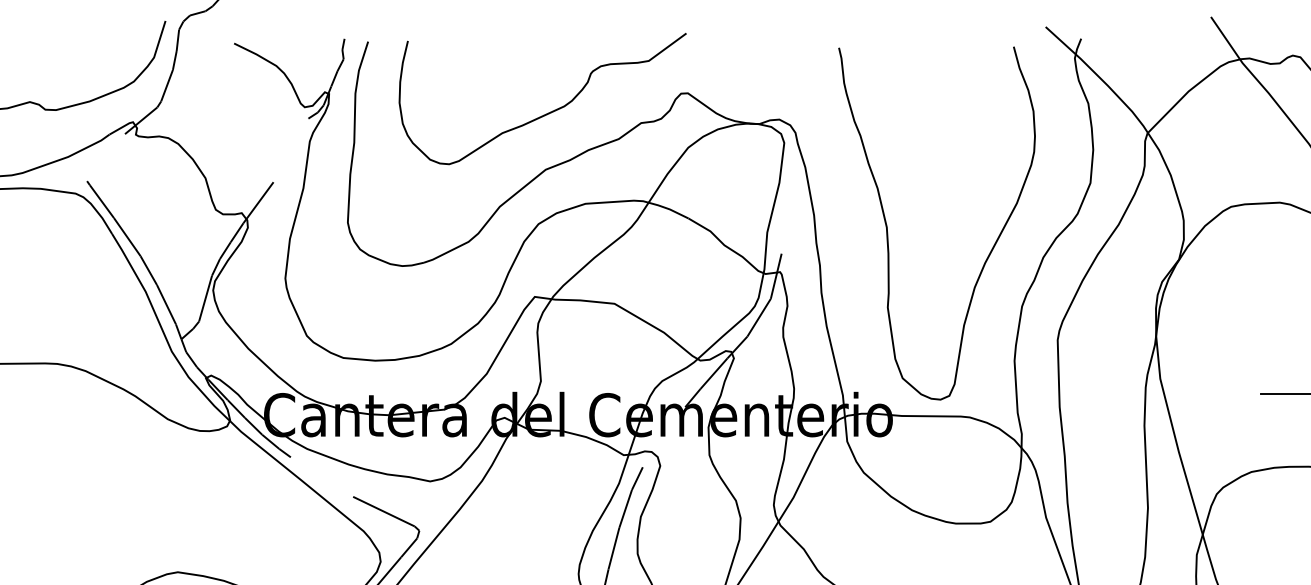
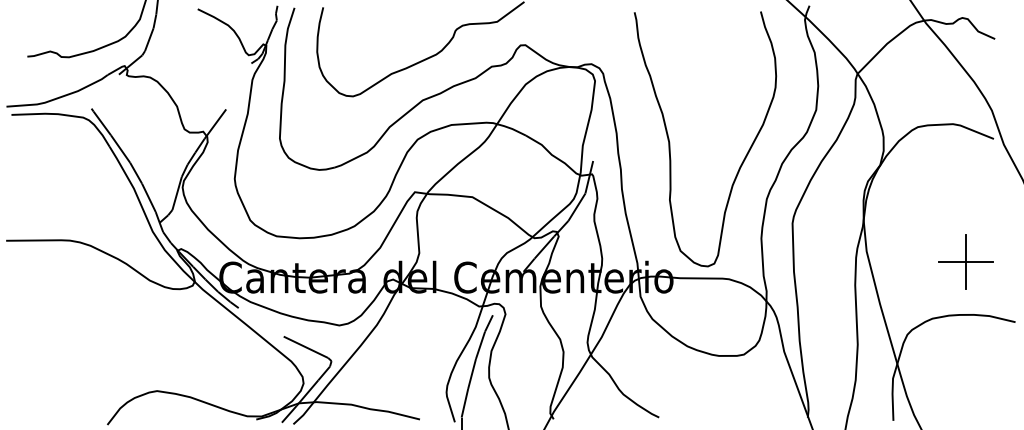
line: (1298, 394) -> (966, 262), added

